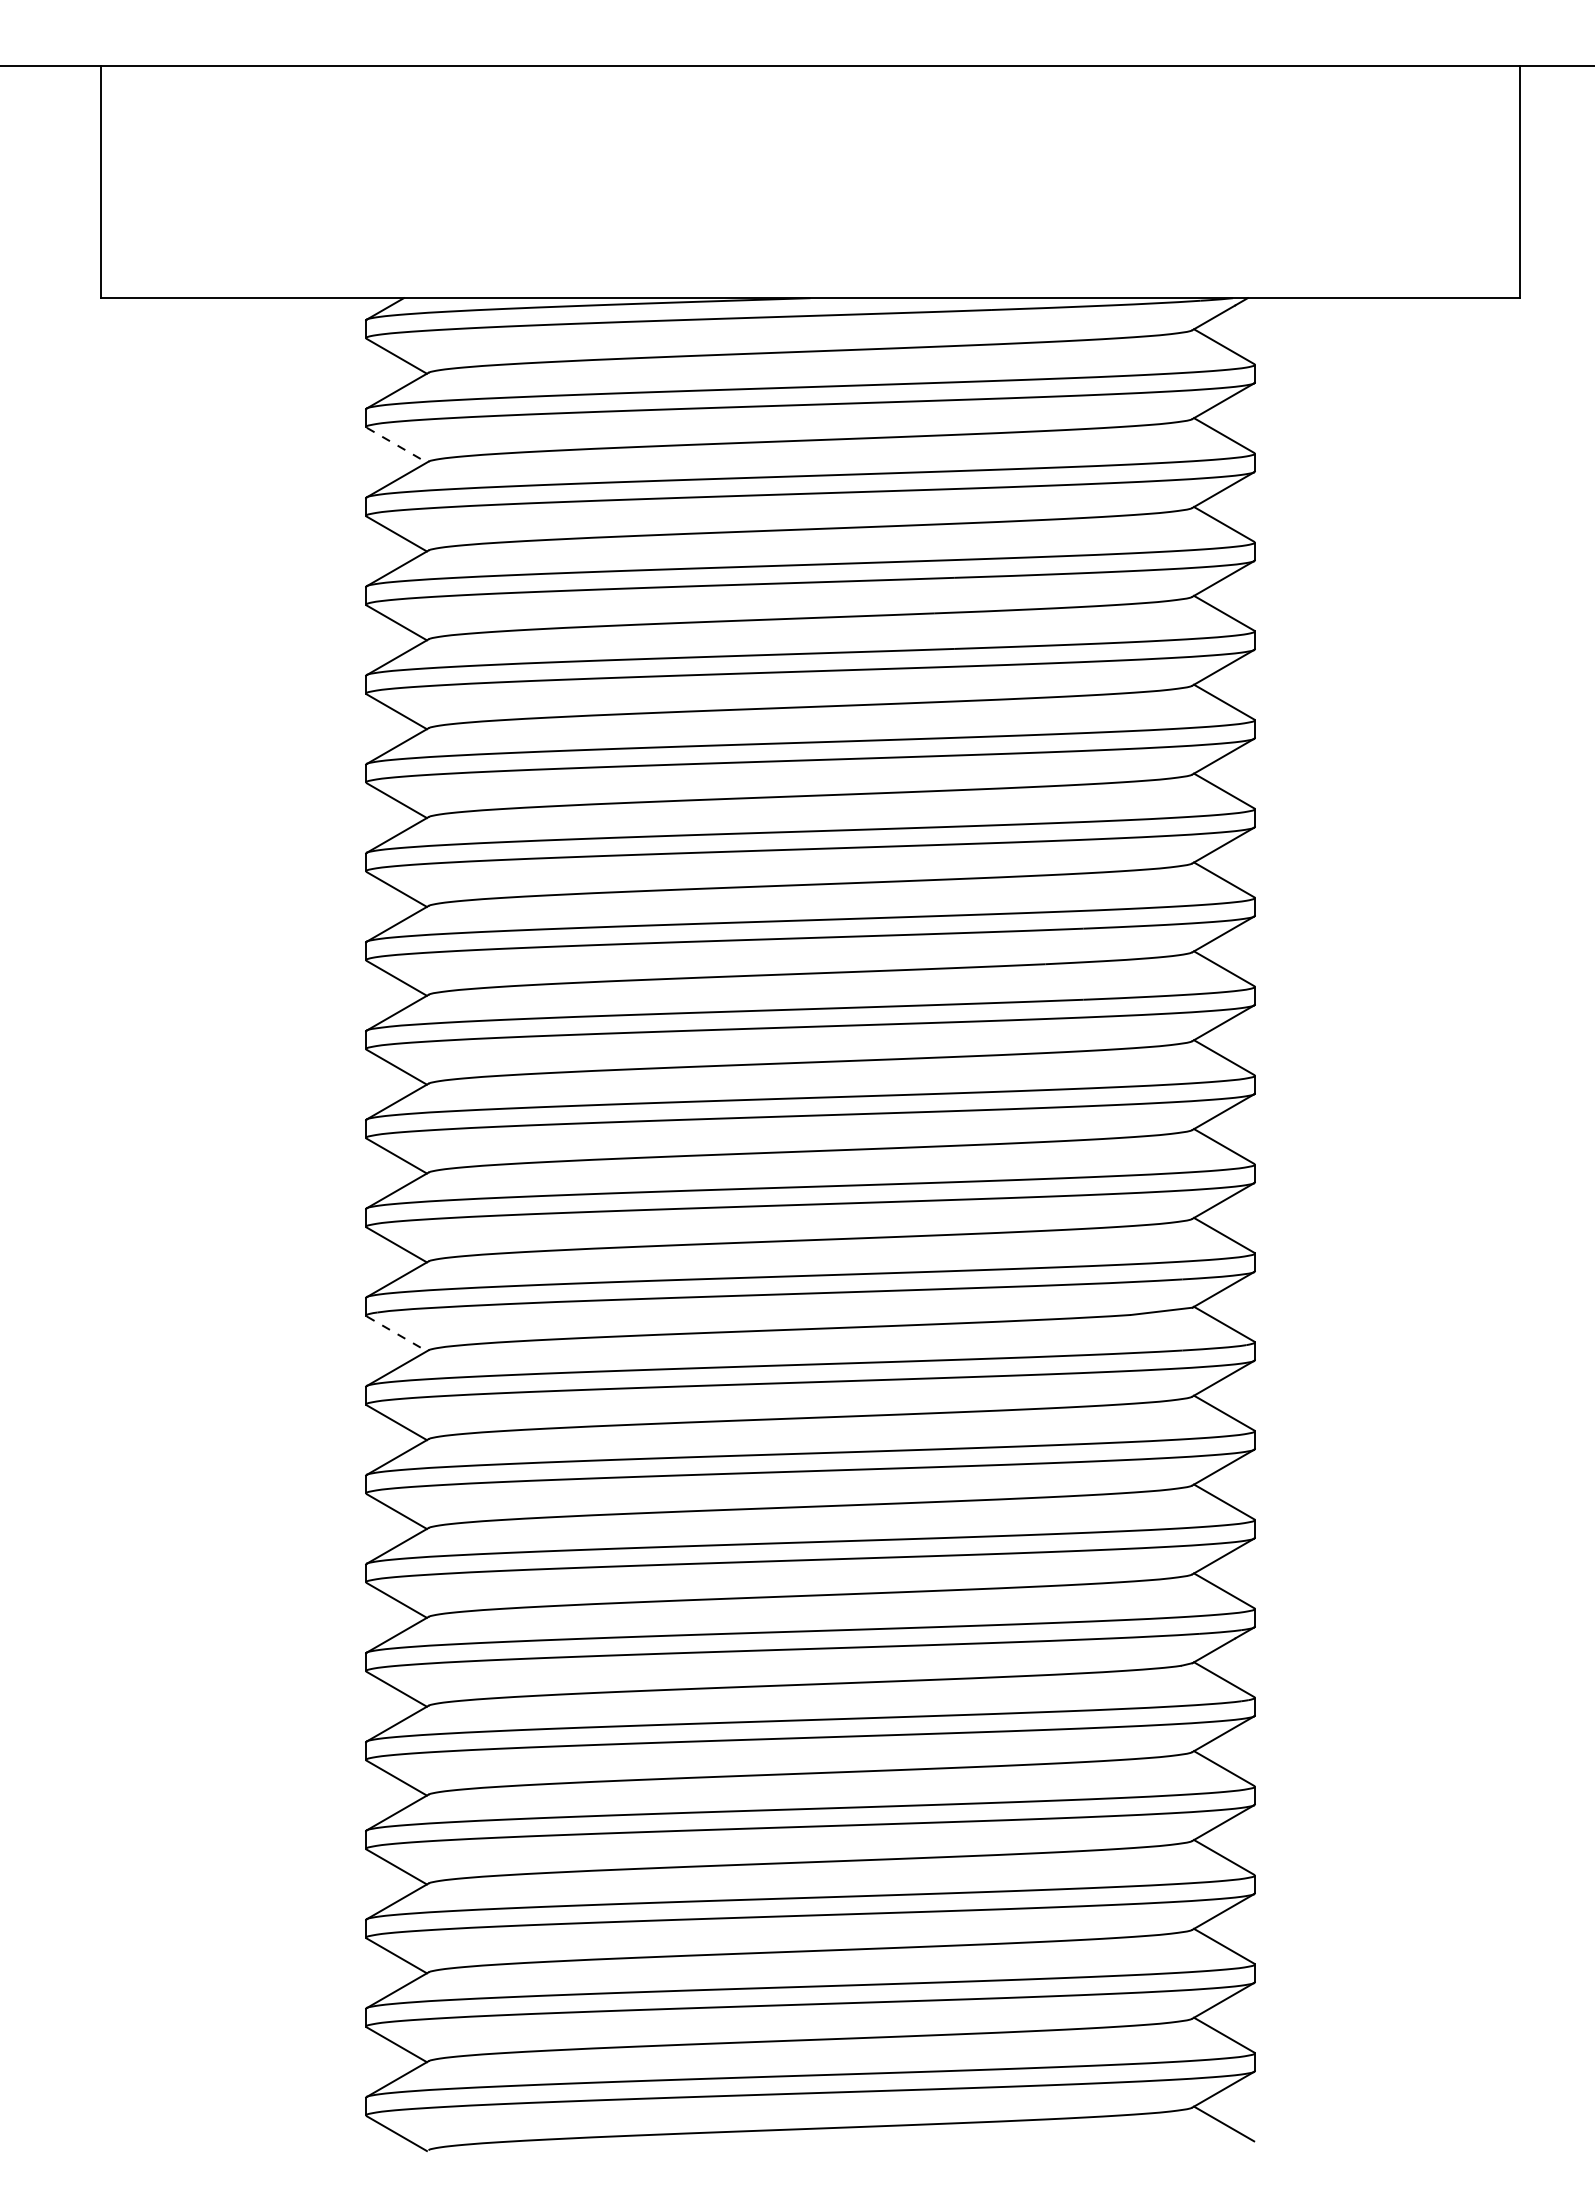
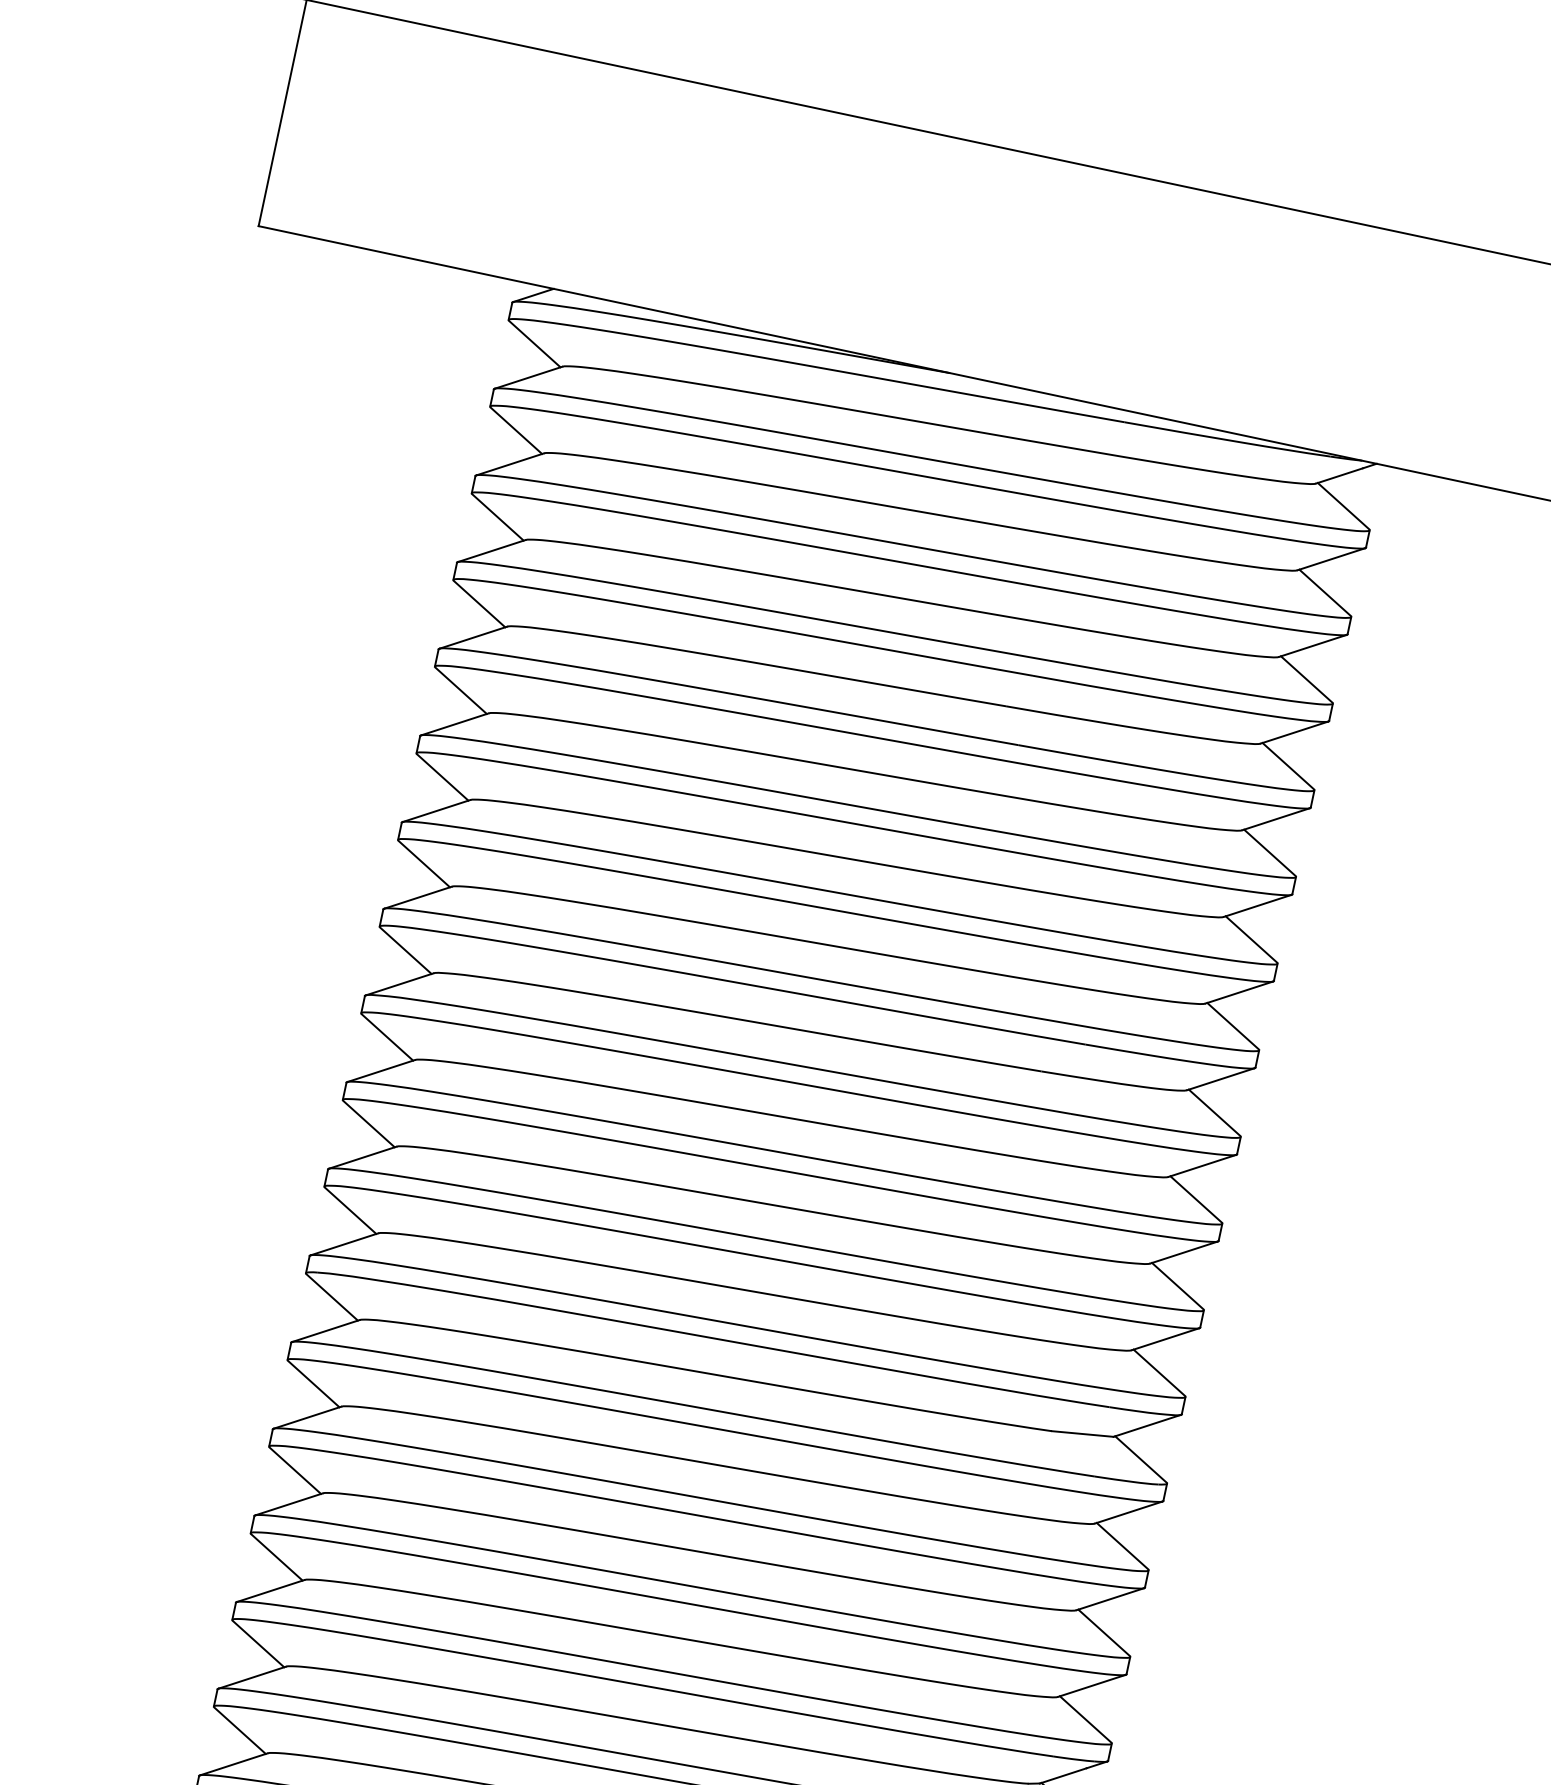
line: (396, 445) -> (515, 431), dashed -> solid
line: (396, 1333) -> (331, 1297), dashed -> solid

